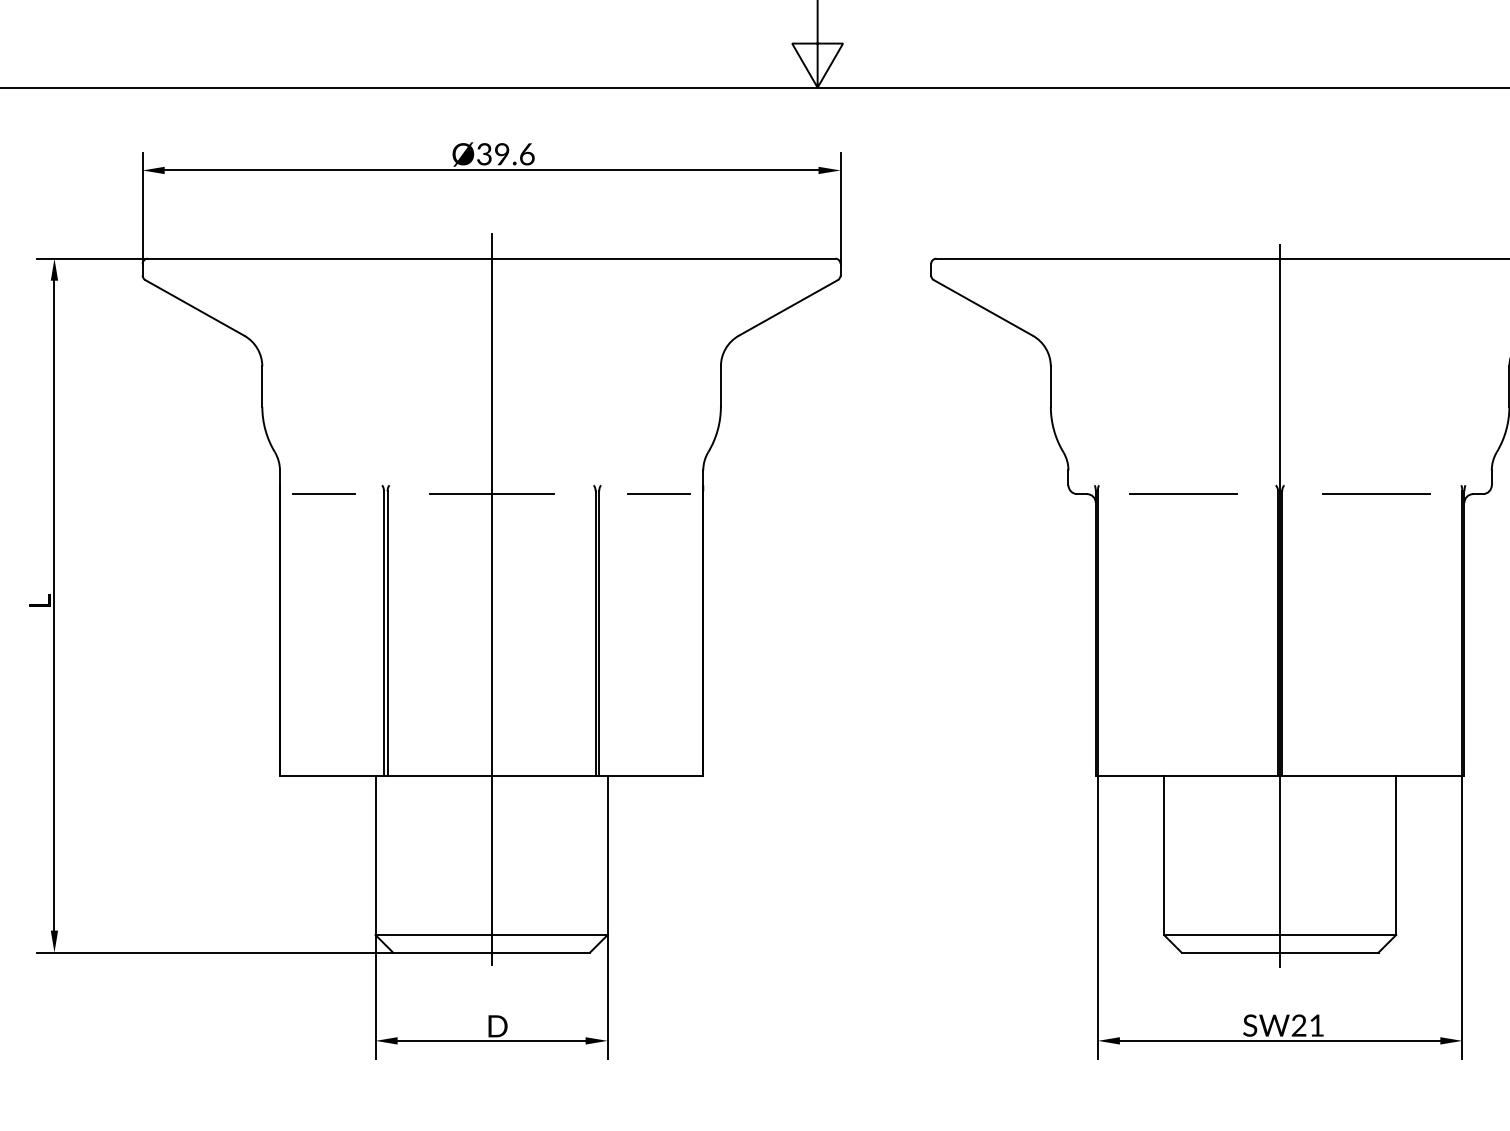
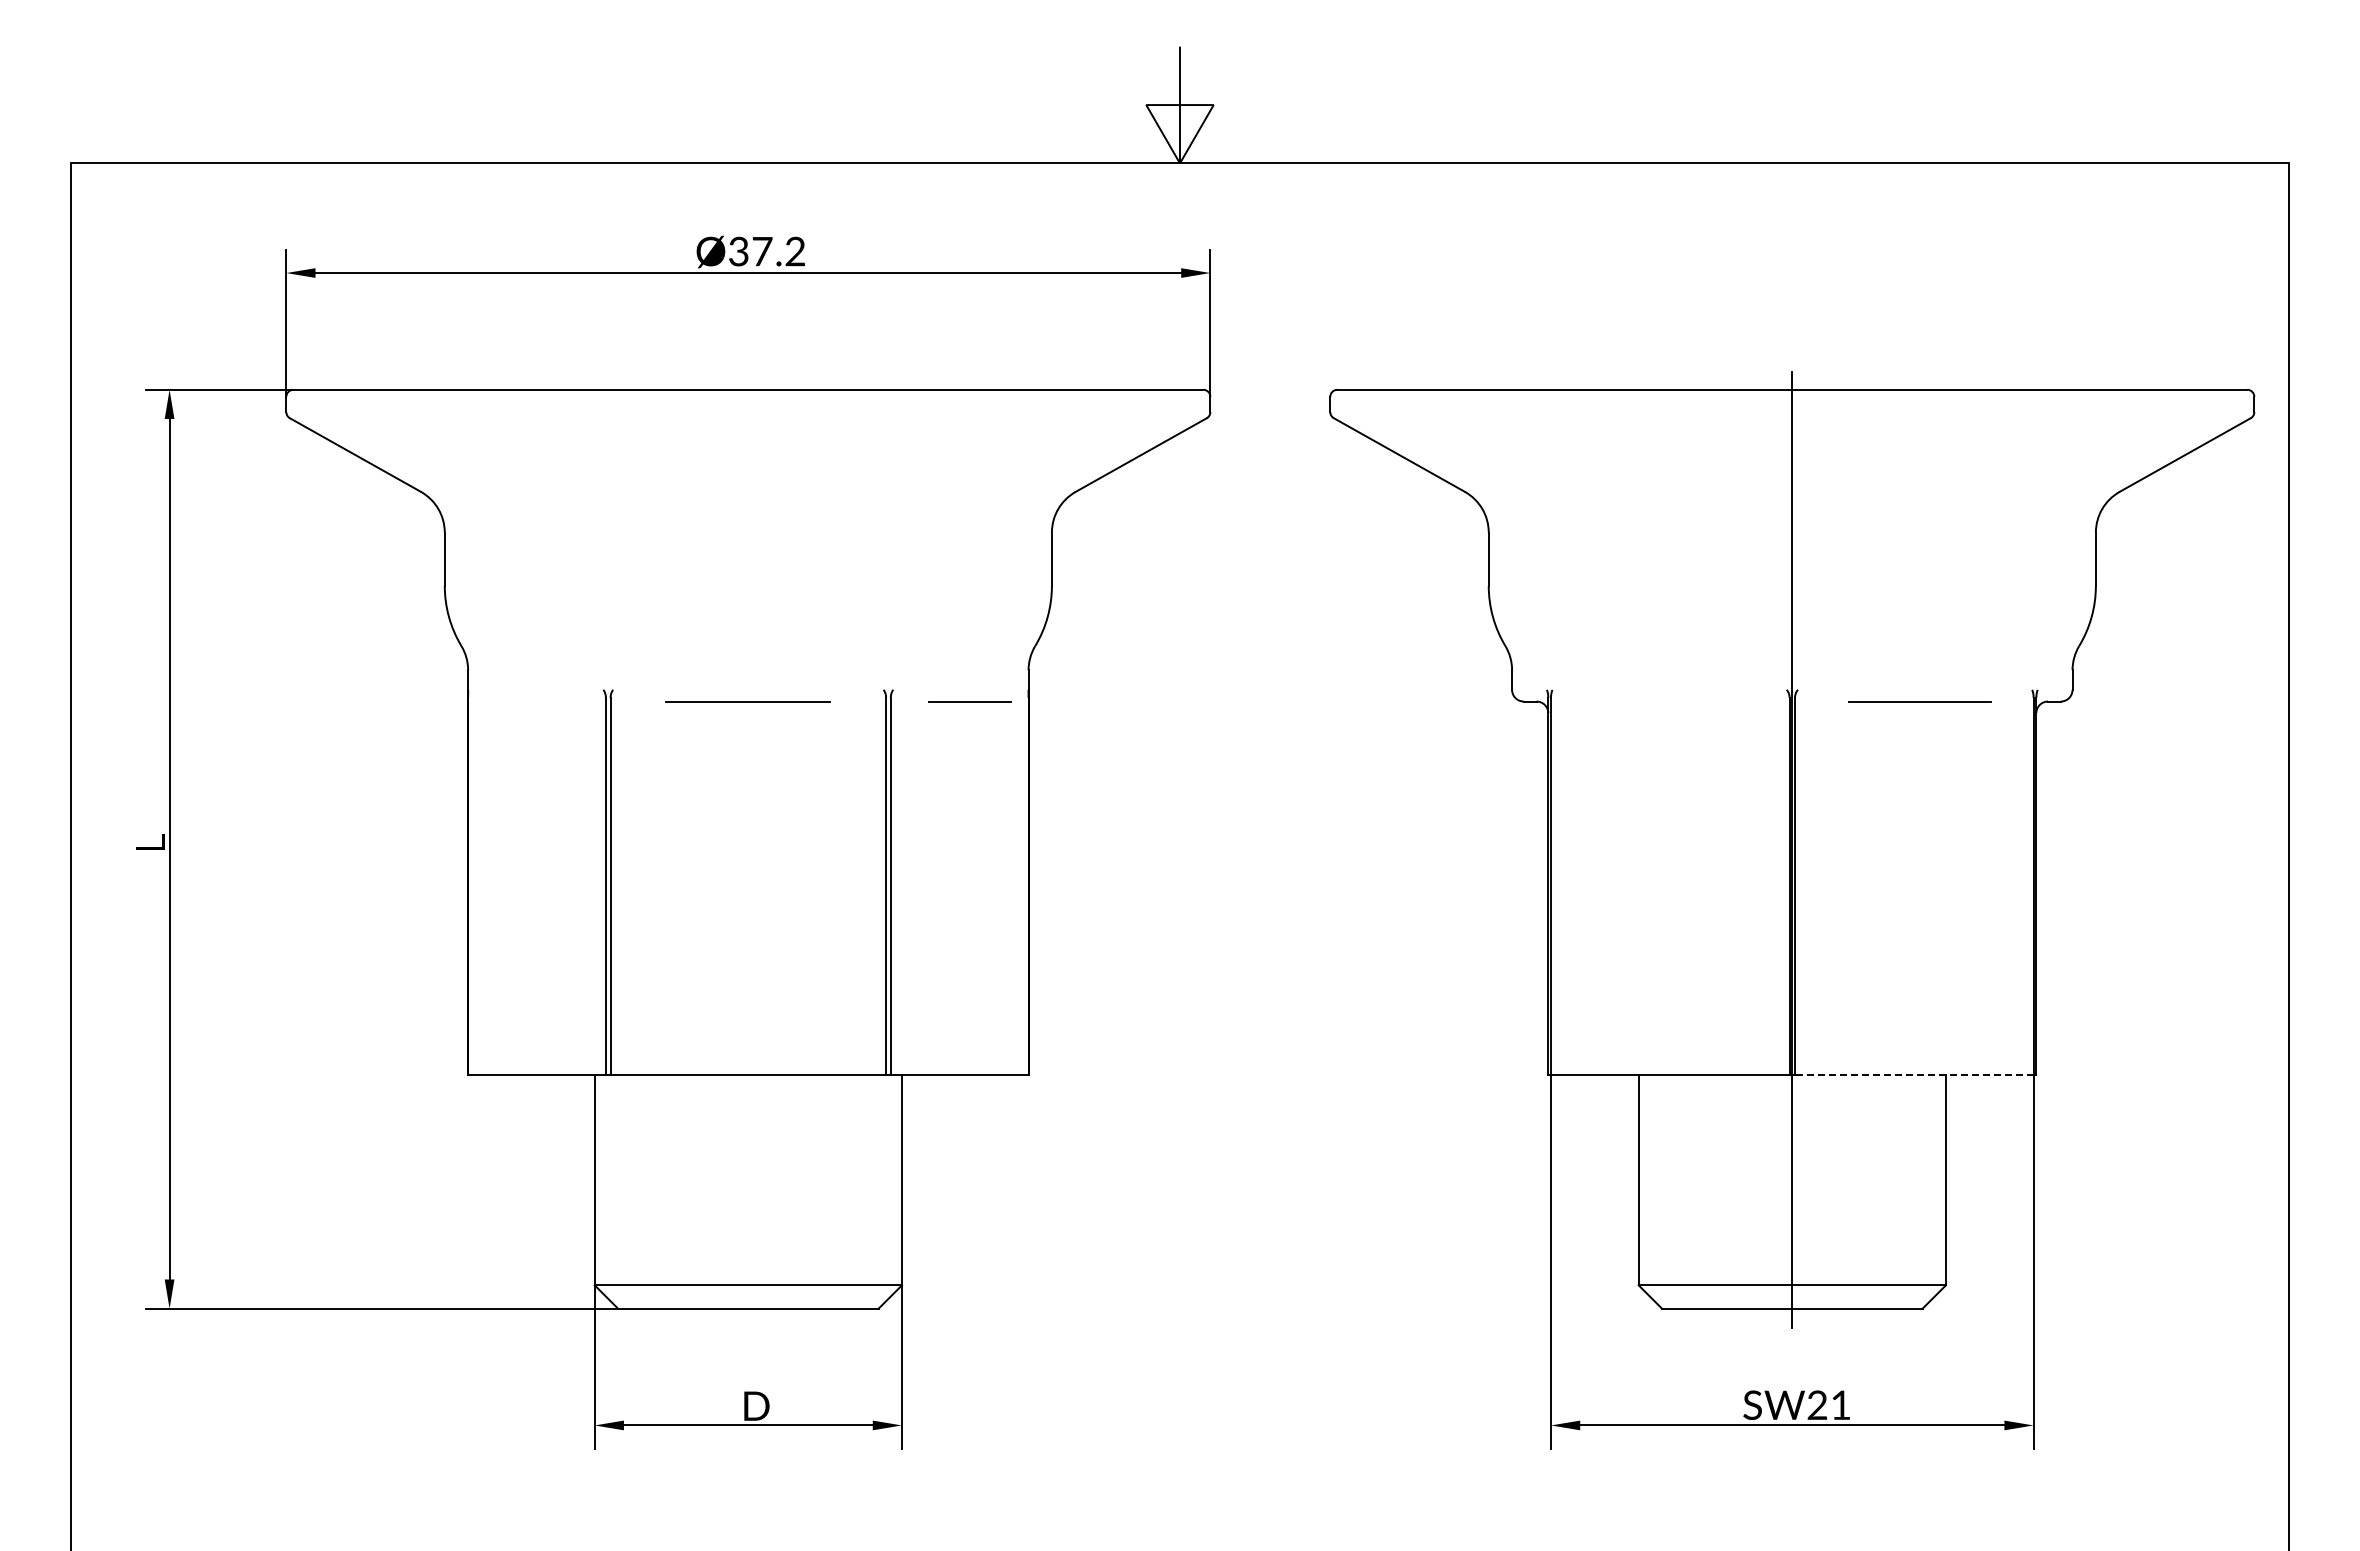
text: (514, 154) -> (778, 251), Ø39.6 -> Ø37.2
line: (324, 494) -> (526, 701), removed
line: (1183, 494) -> (1664, 701), removed
line: (491, 599) -> (748, 841), removed
line: (1371, 776) -> (1913, 1075), solid -> dashed

